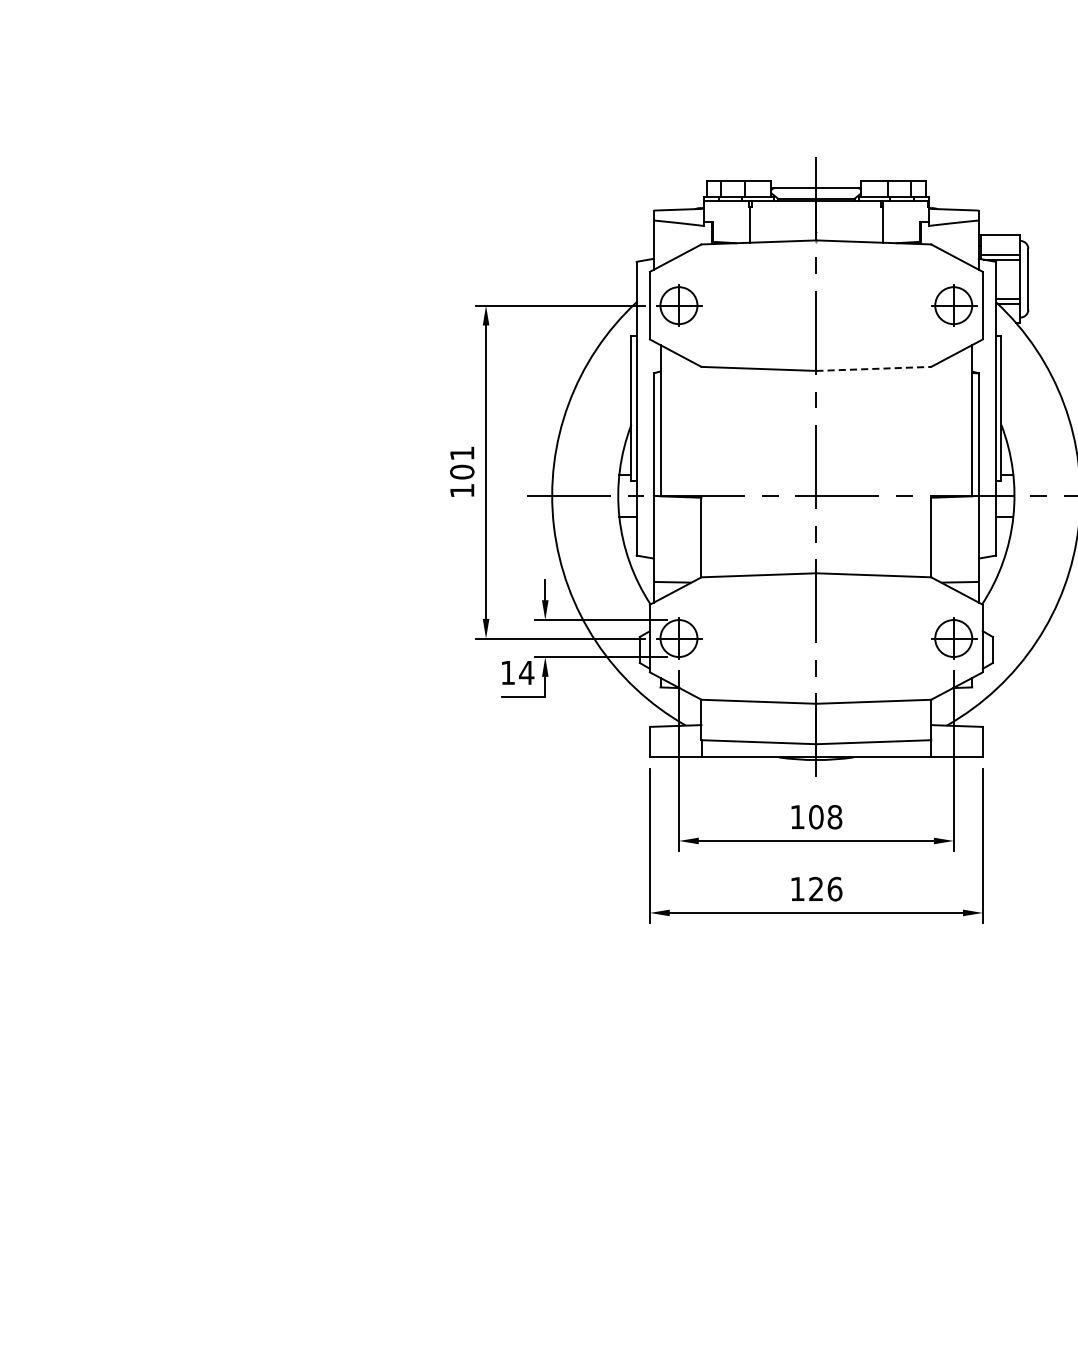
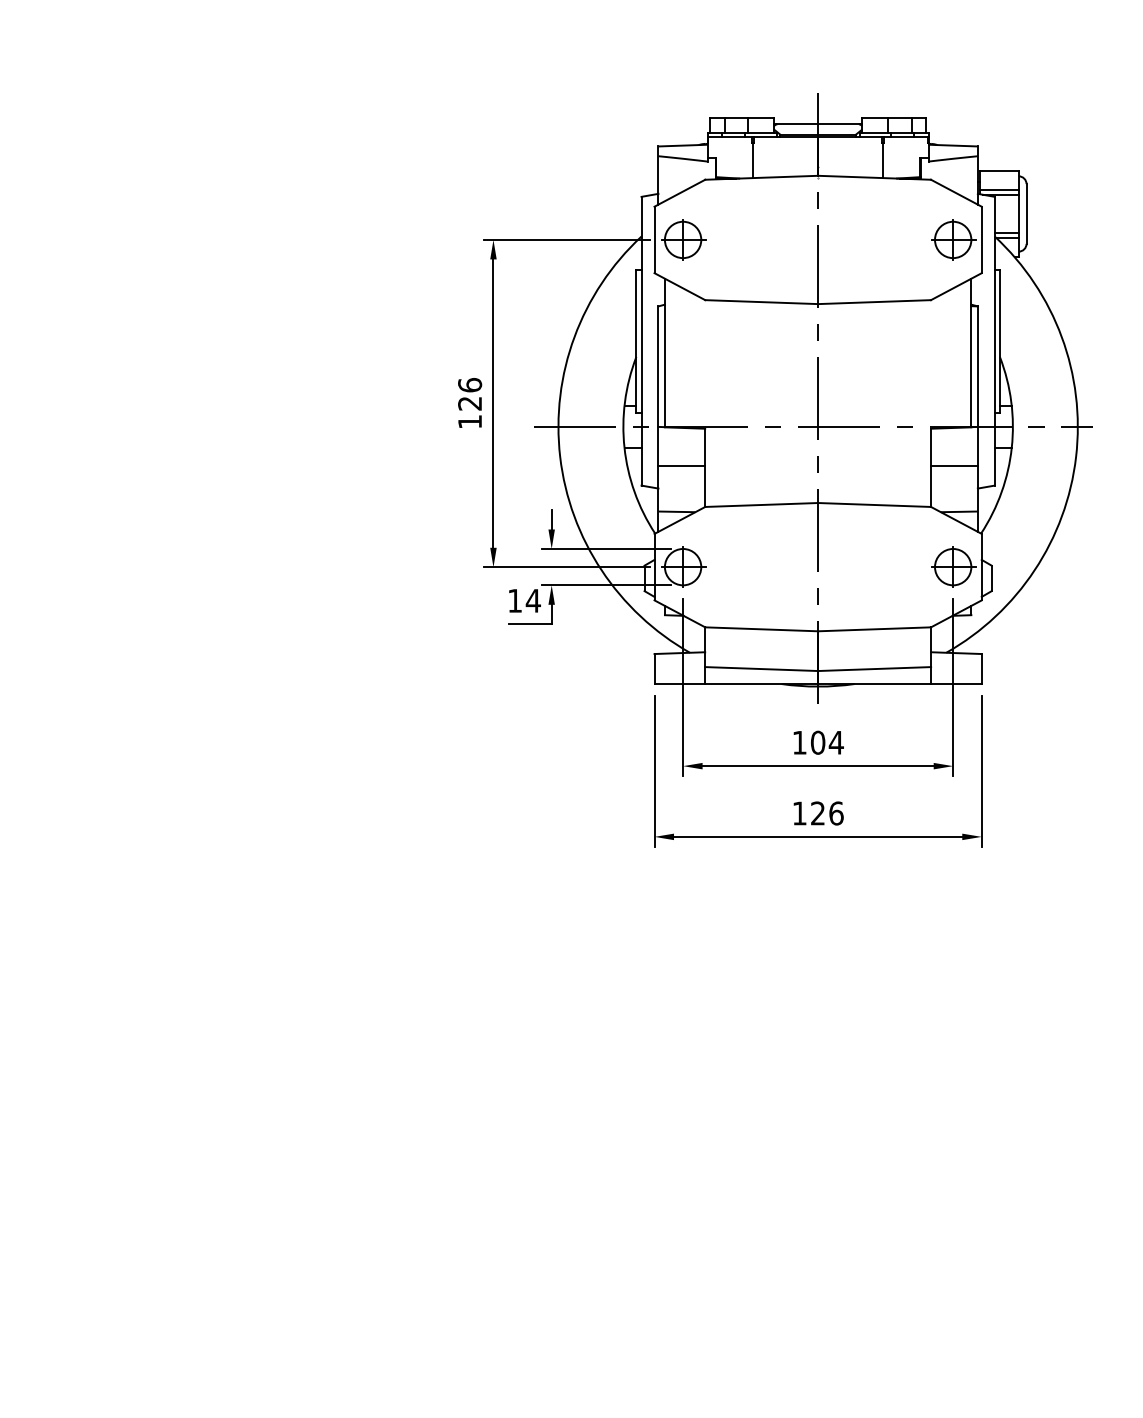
line: (874, 369) -> (875, 302), dashed -> solid
text: (462, 462) -> (470, 394), 101 -> 126
line: (677, 535) -> (681, 465), added
line: (955, 535) -> (954, 465), added
text: (834, 816) -> (835, 742), 108 -> 104

